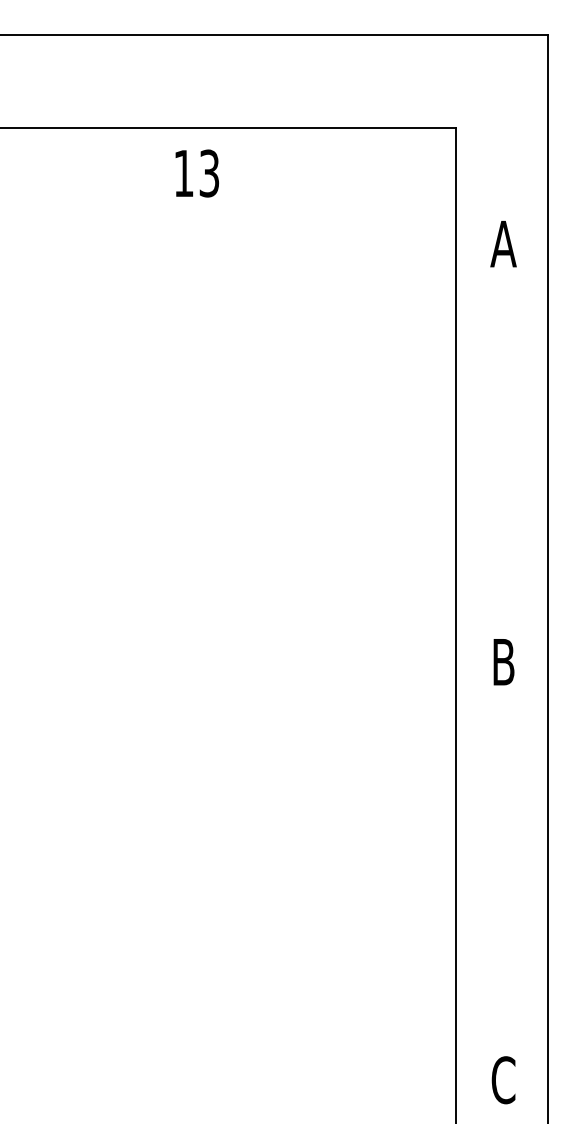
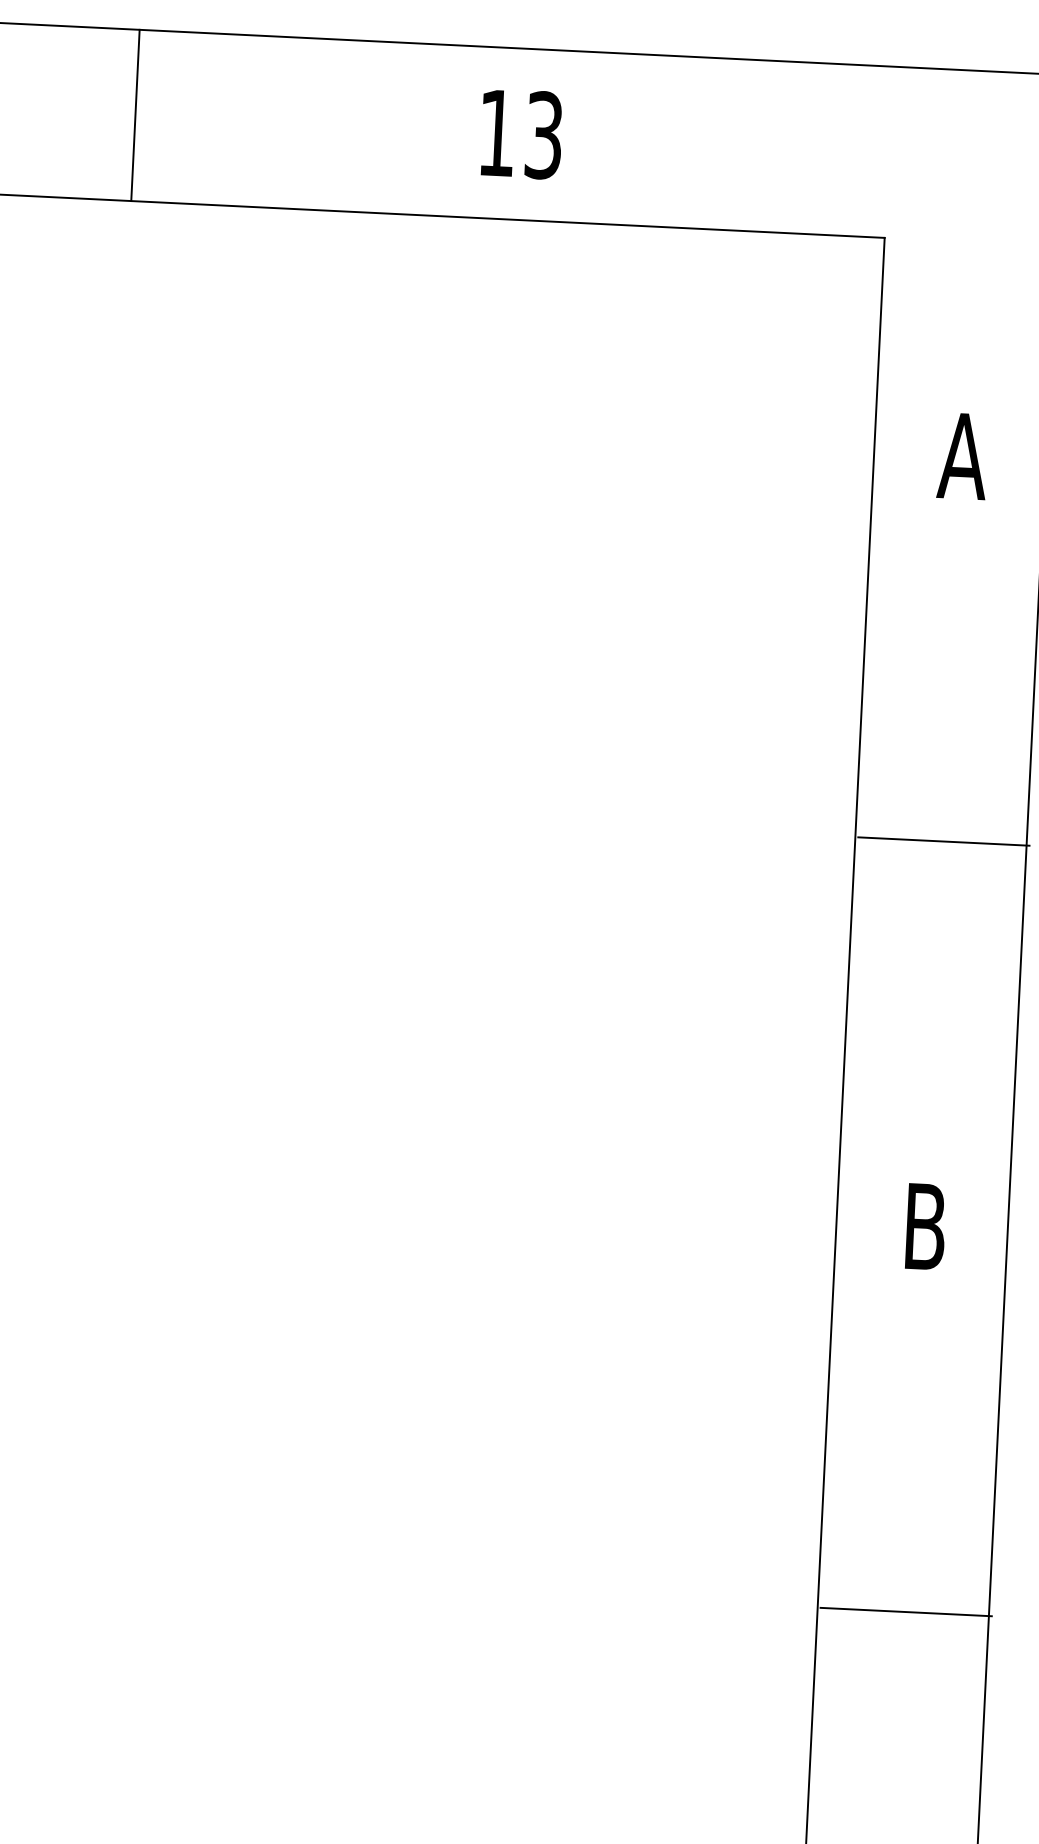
line: (46, 81) -> (134, 115), added
text: (196, 173) -> (520, 134), moved
line: (503, 453) -> (943, 842), added
line: (503, 871) -> (906, 1612), added

